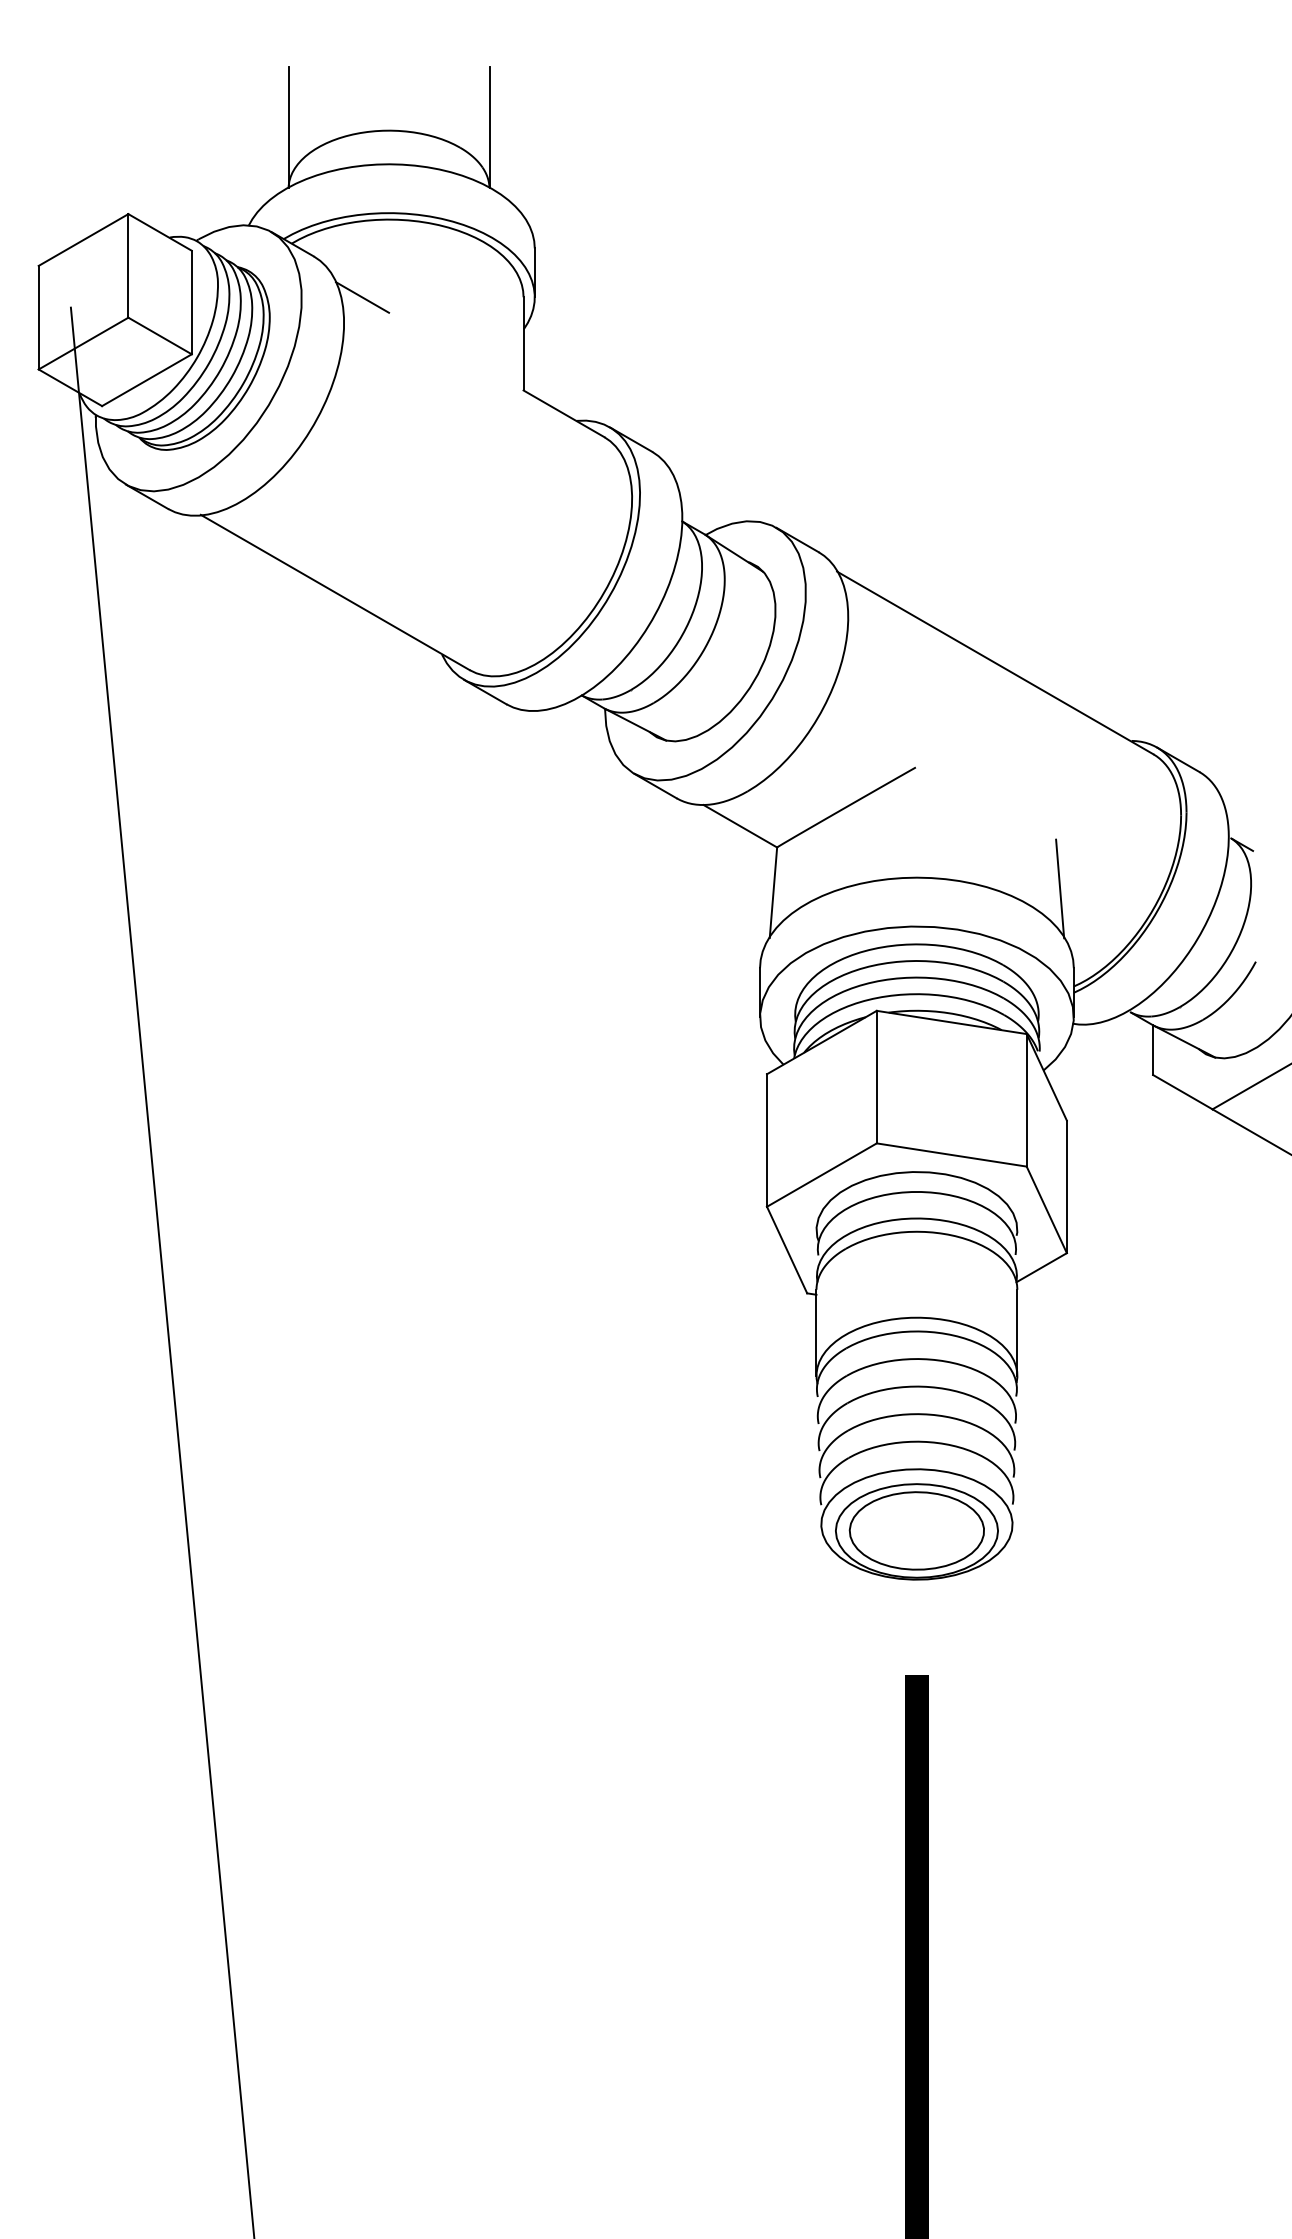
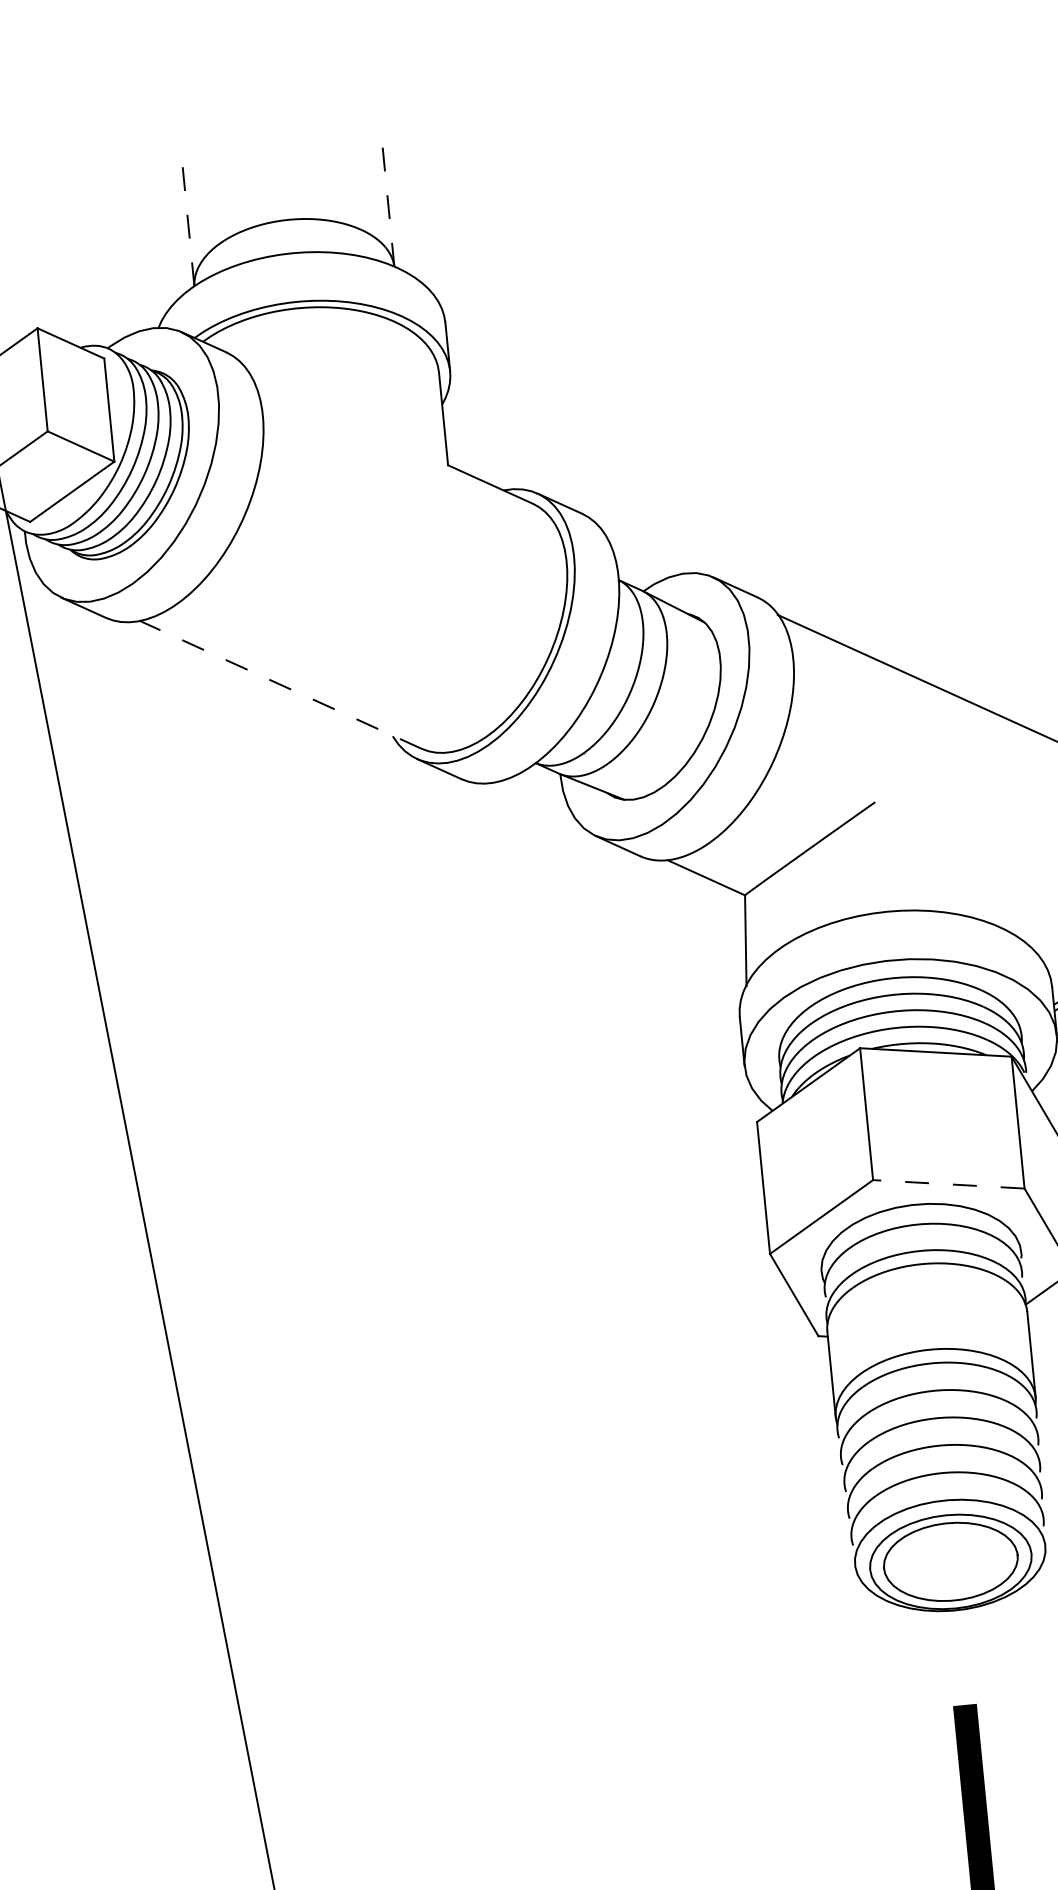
line: (288, 126) -> (188, 225), solid -> dashed
line: (489, 126) -> (388, 205), solid -> dashed
line: (362, 297) -> (278, 388), removed
line: (334, 592) -> (279, 684), solid -> dashed
line: (1060, 888) -> (1031, 908), removed
line: (951, 1155) -> (948, 1184), solid -> dashed

